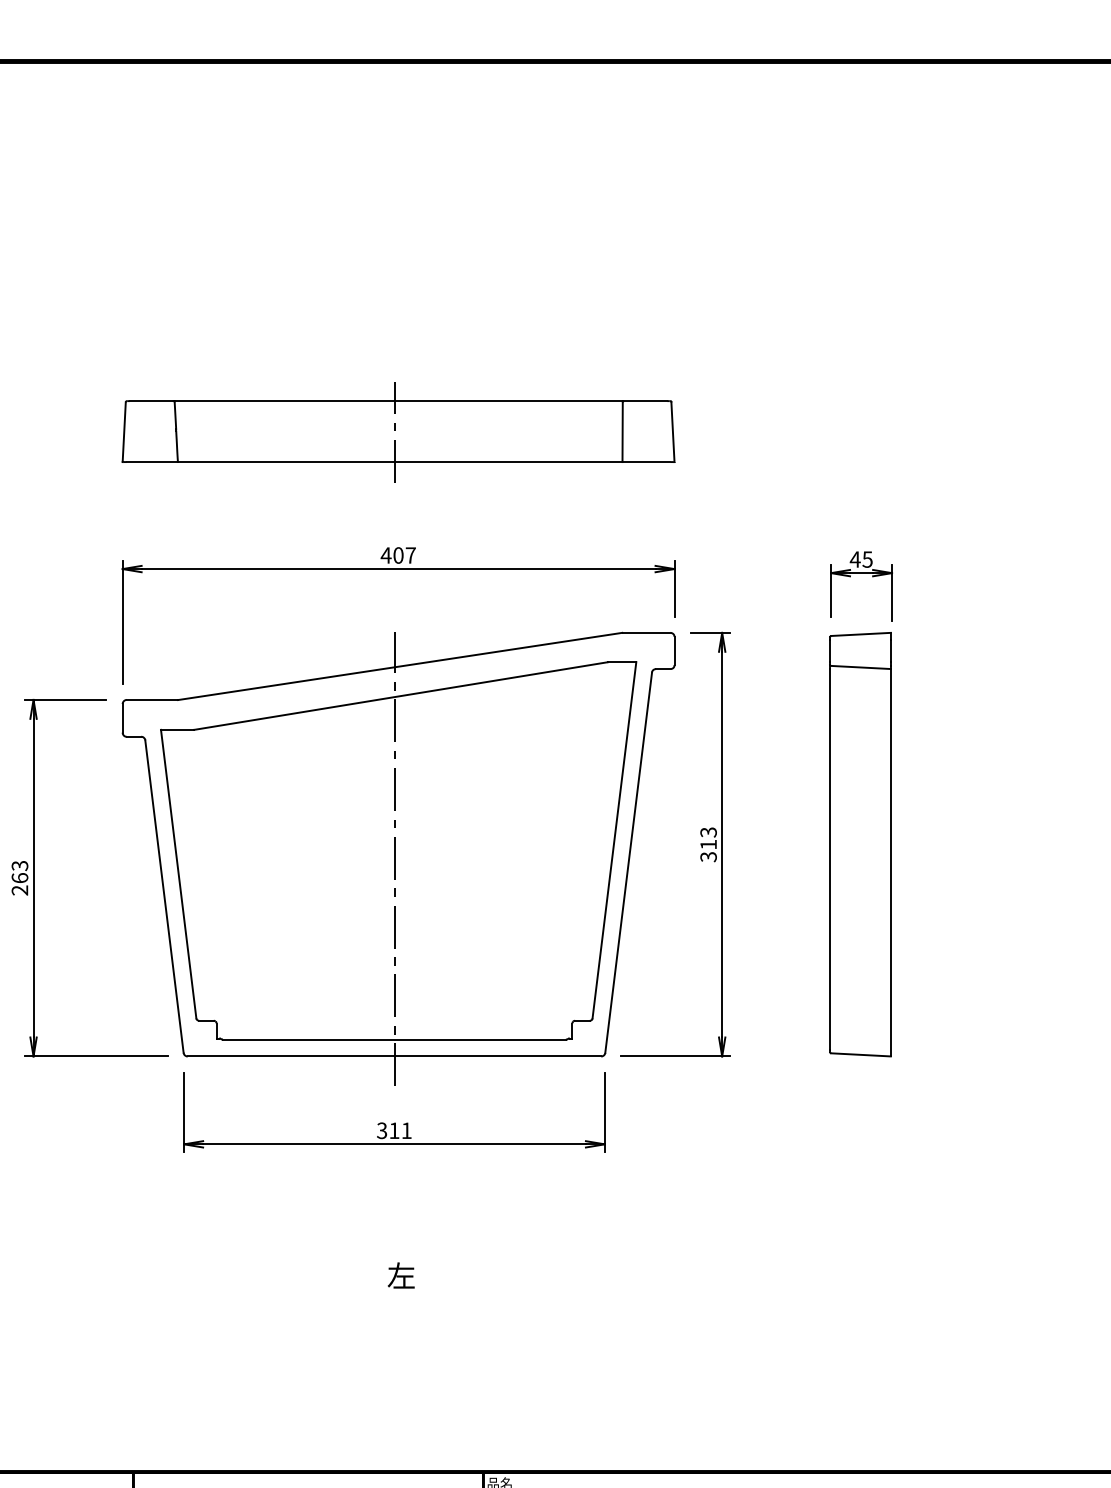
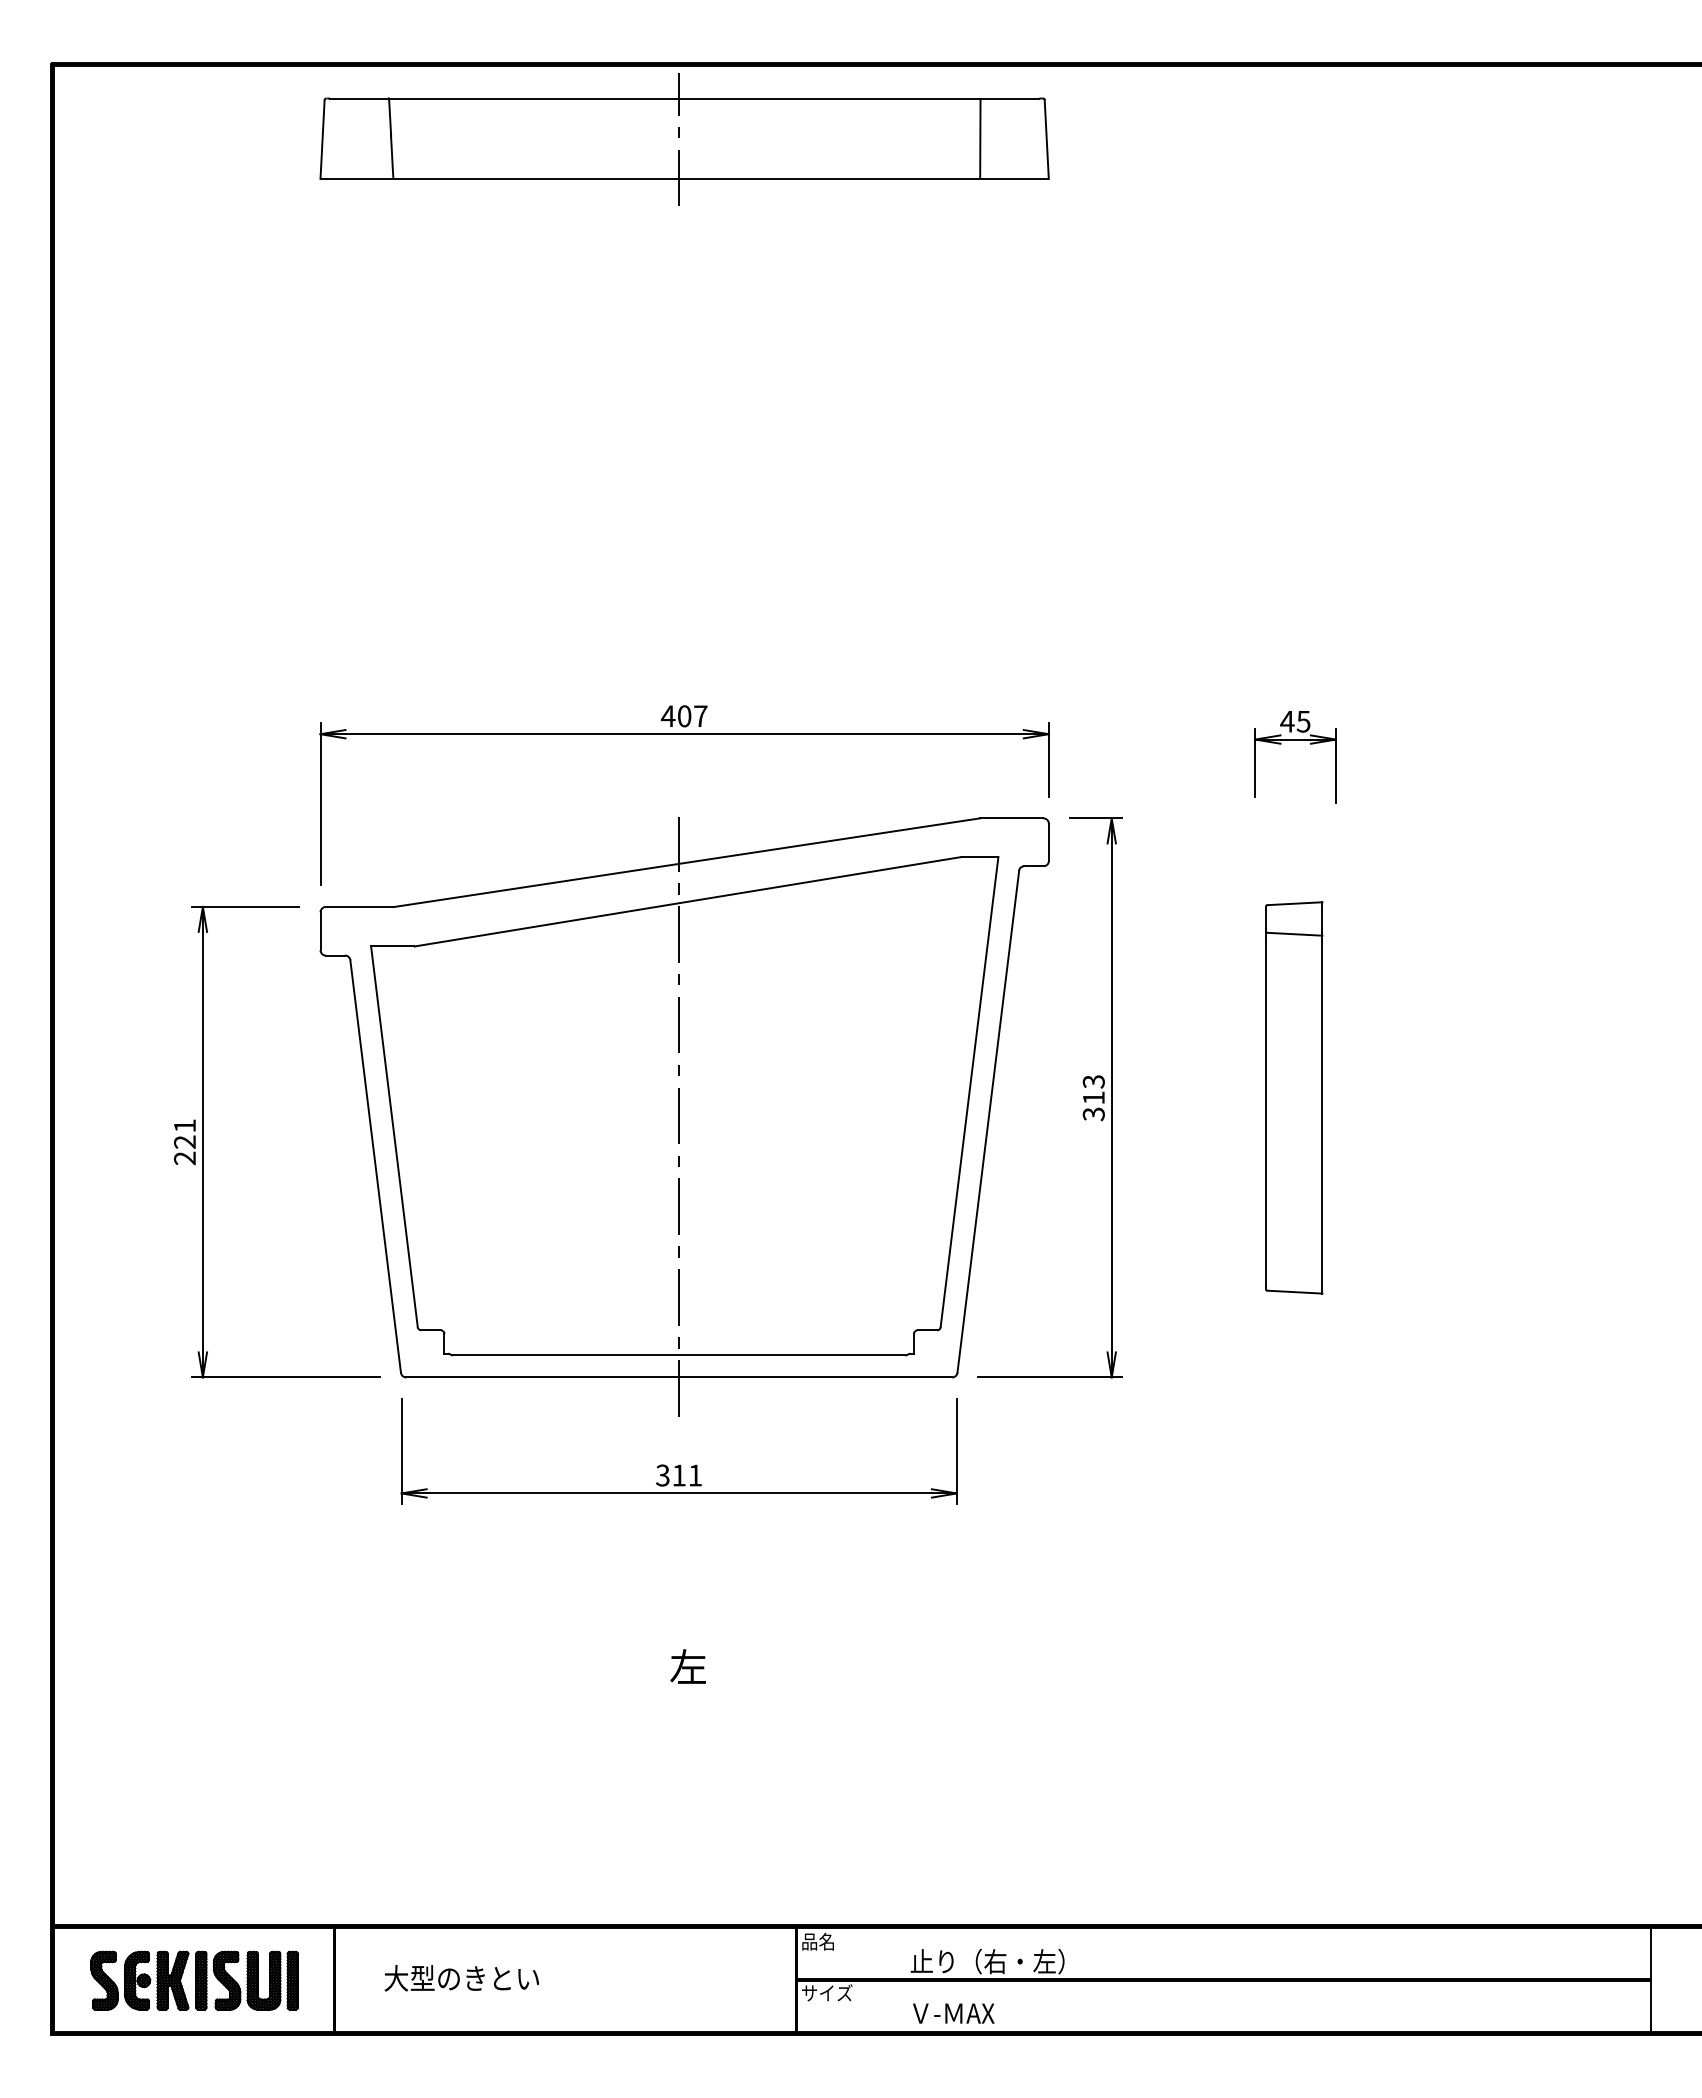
part: (398, 432) -> (684, 139), moved
part: (860, 844) -> (1294, 1097), size x0.7
text: (20, 871) -> (185, 1133), 263 -> 221

